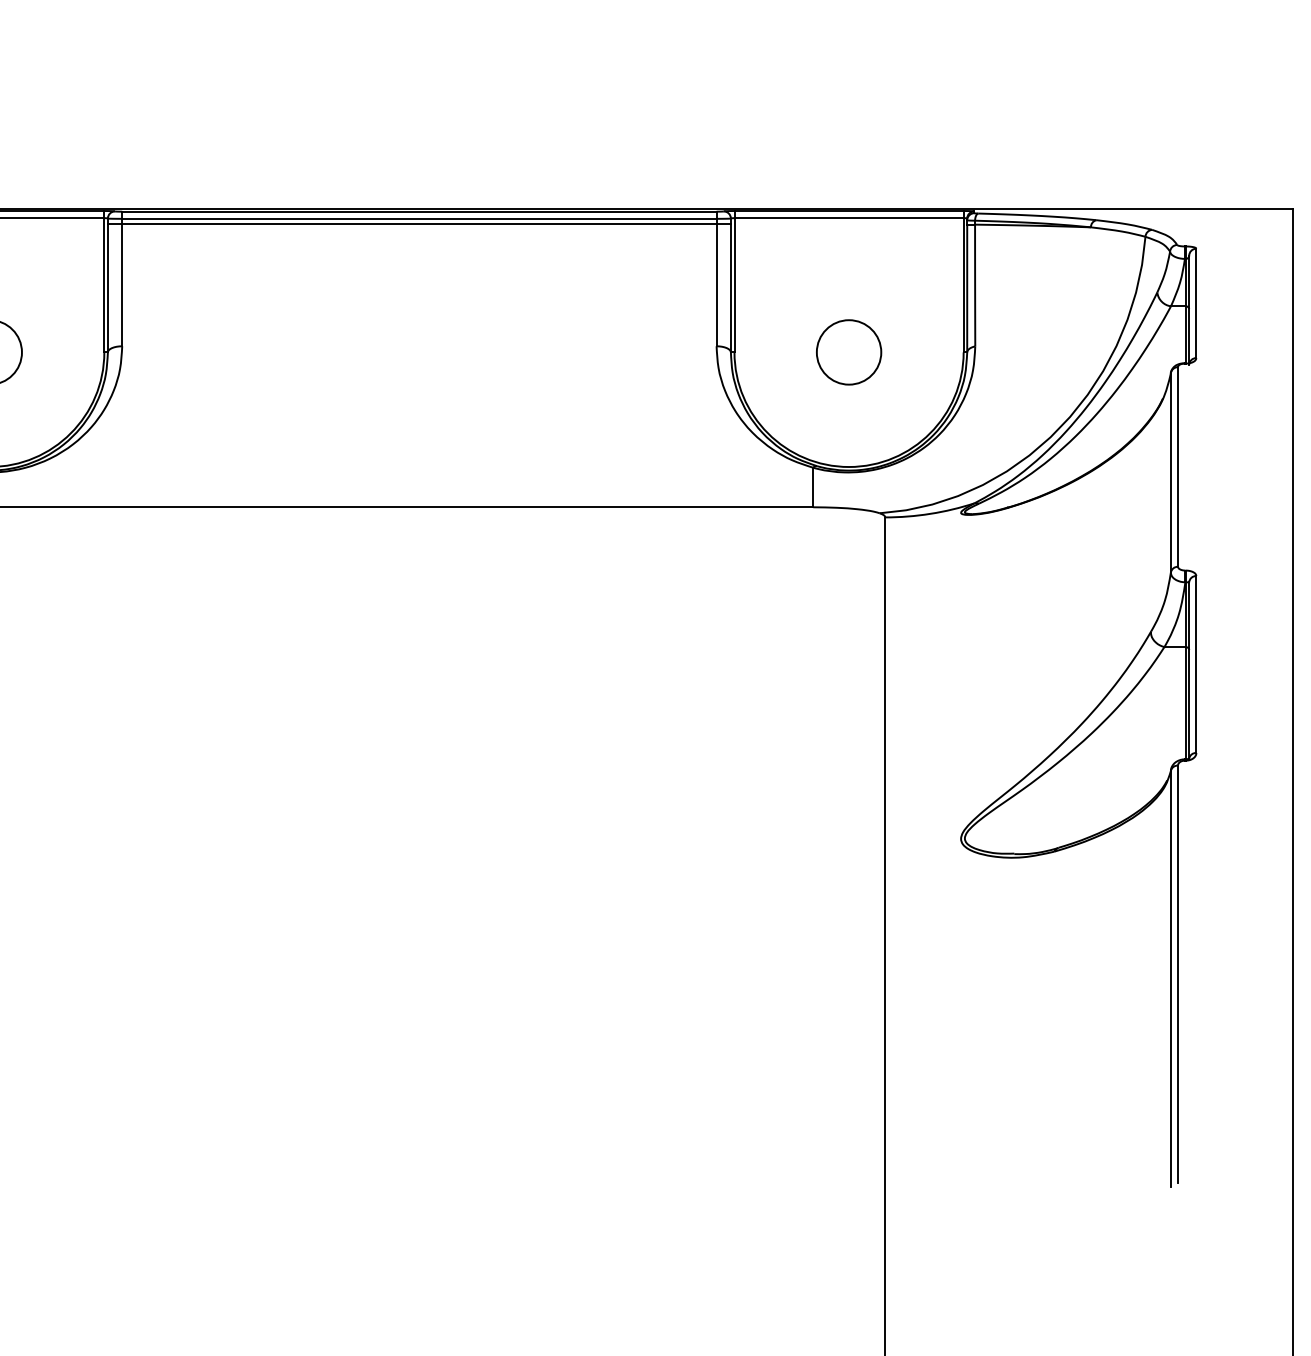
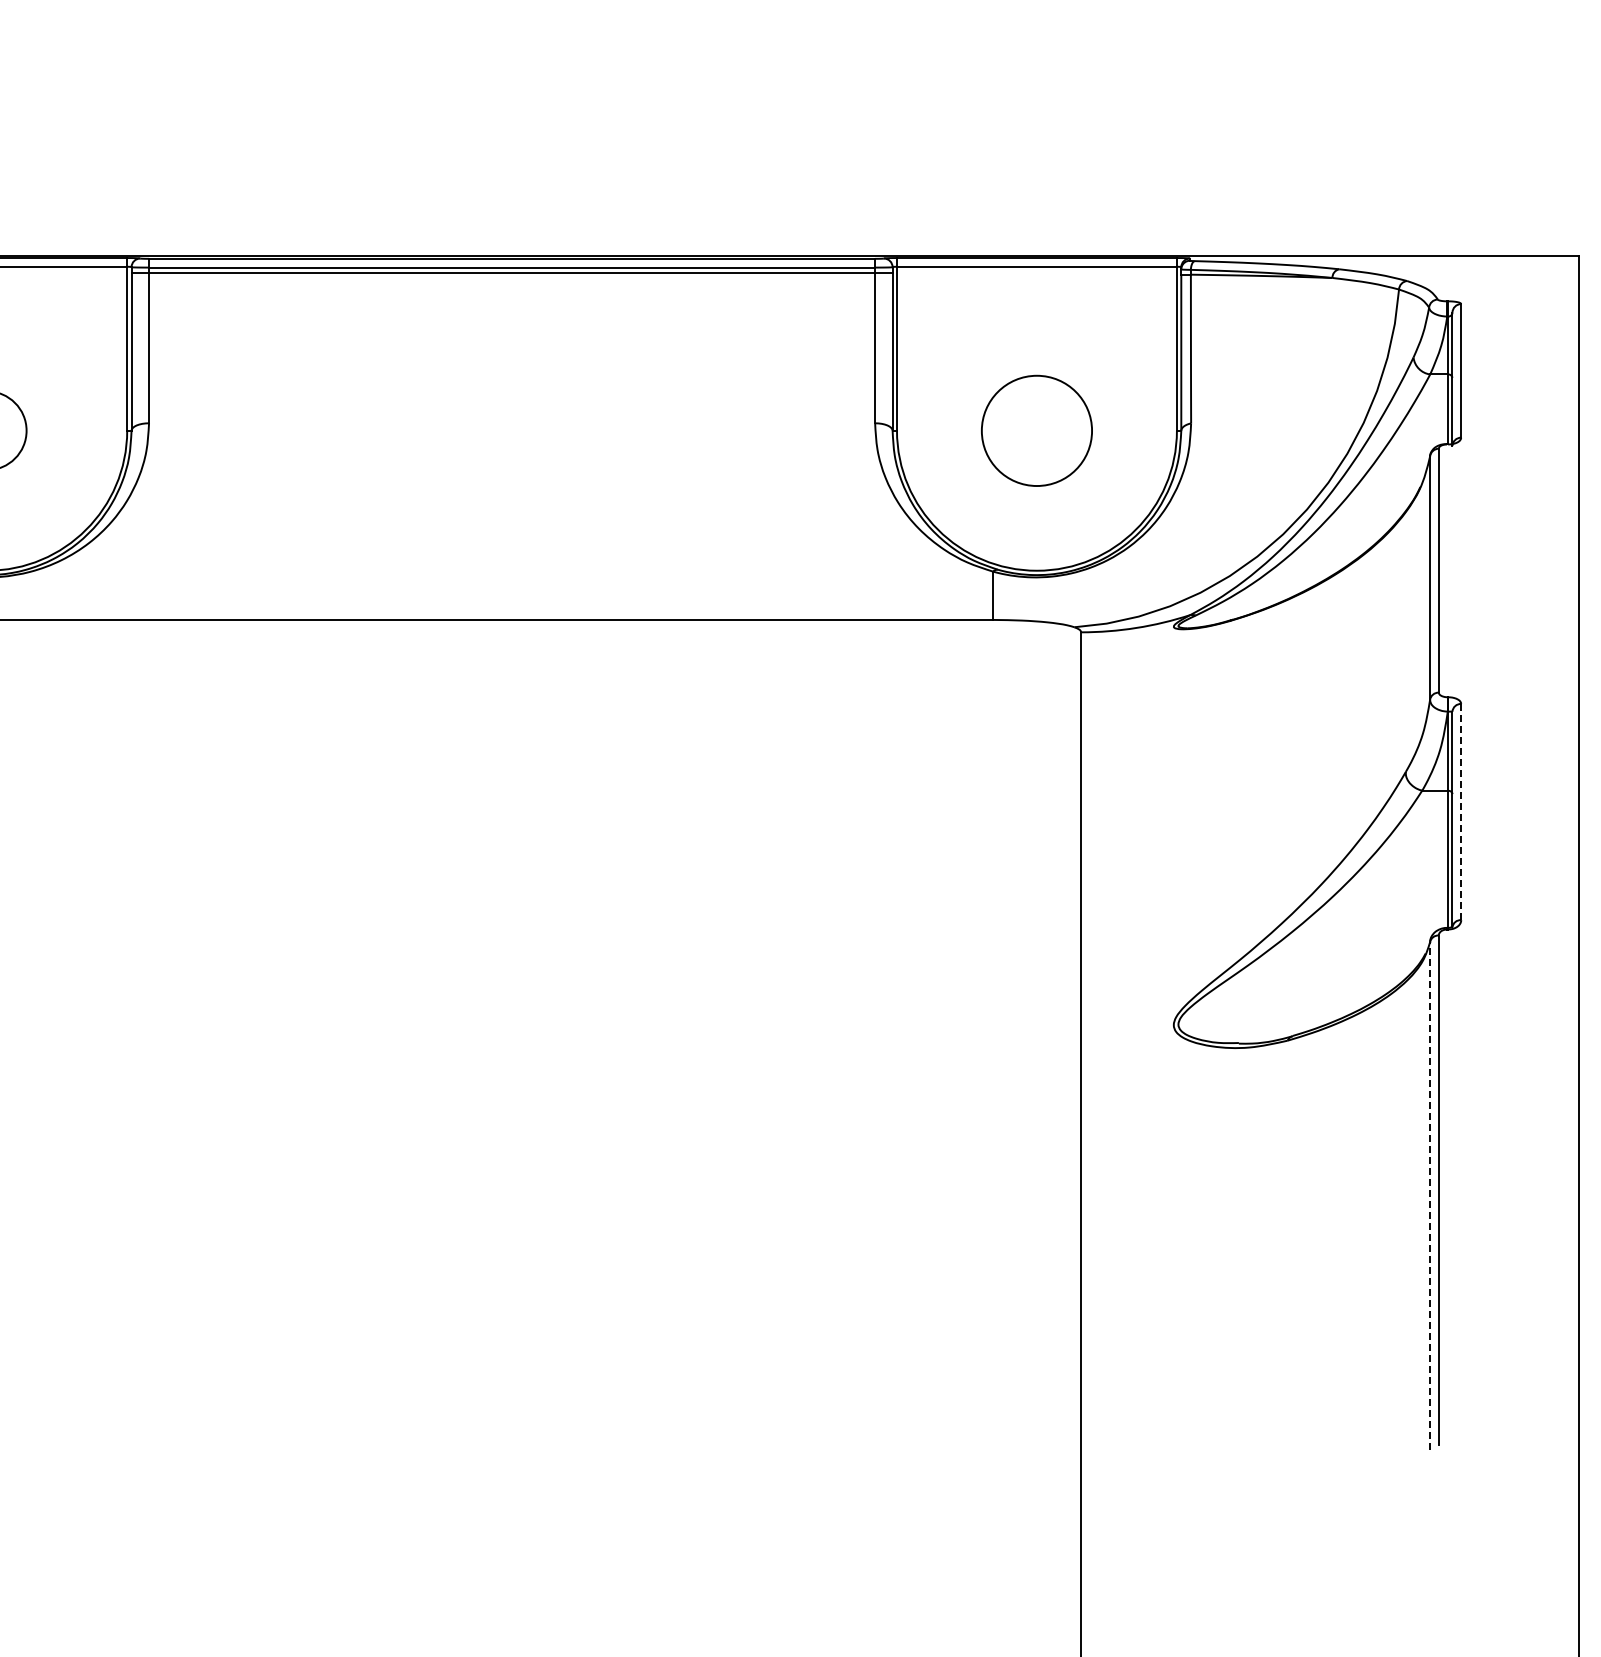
circle: (848, 352) -> (1036, 430), size x1.4
line: (1196, 664) -> (1461, 812), solid -> dashed
line: (1171, 978) -> (1430, 1195), solid -> dashed

